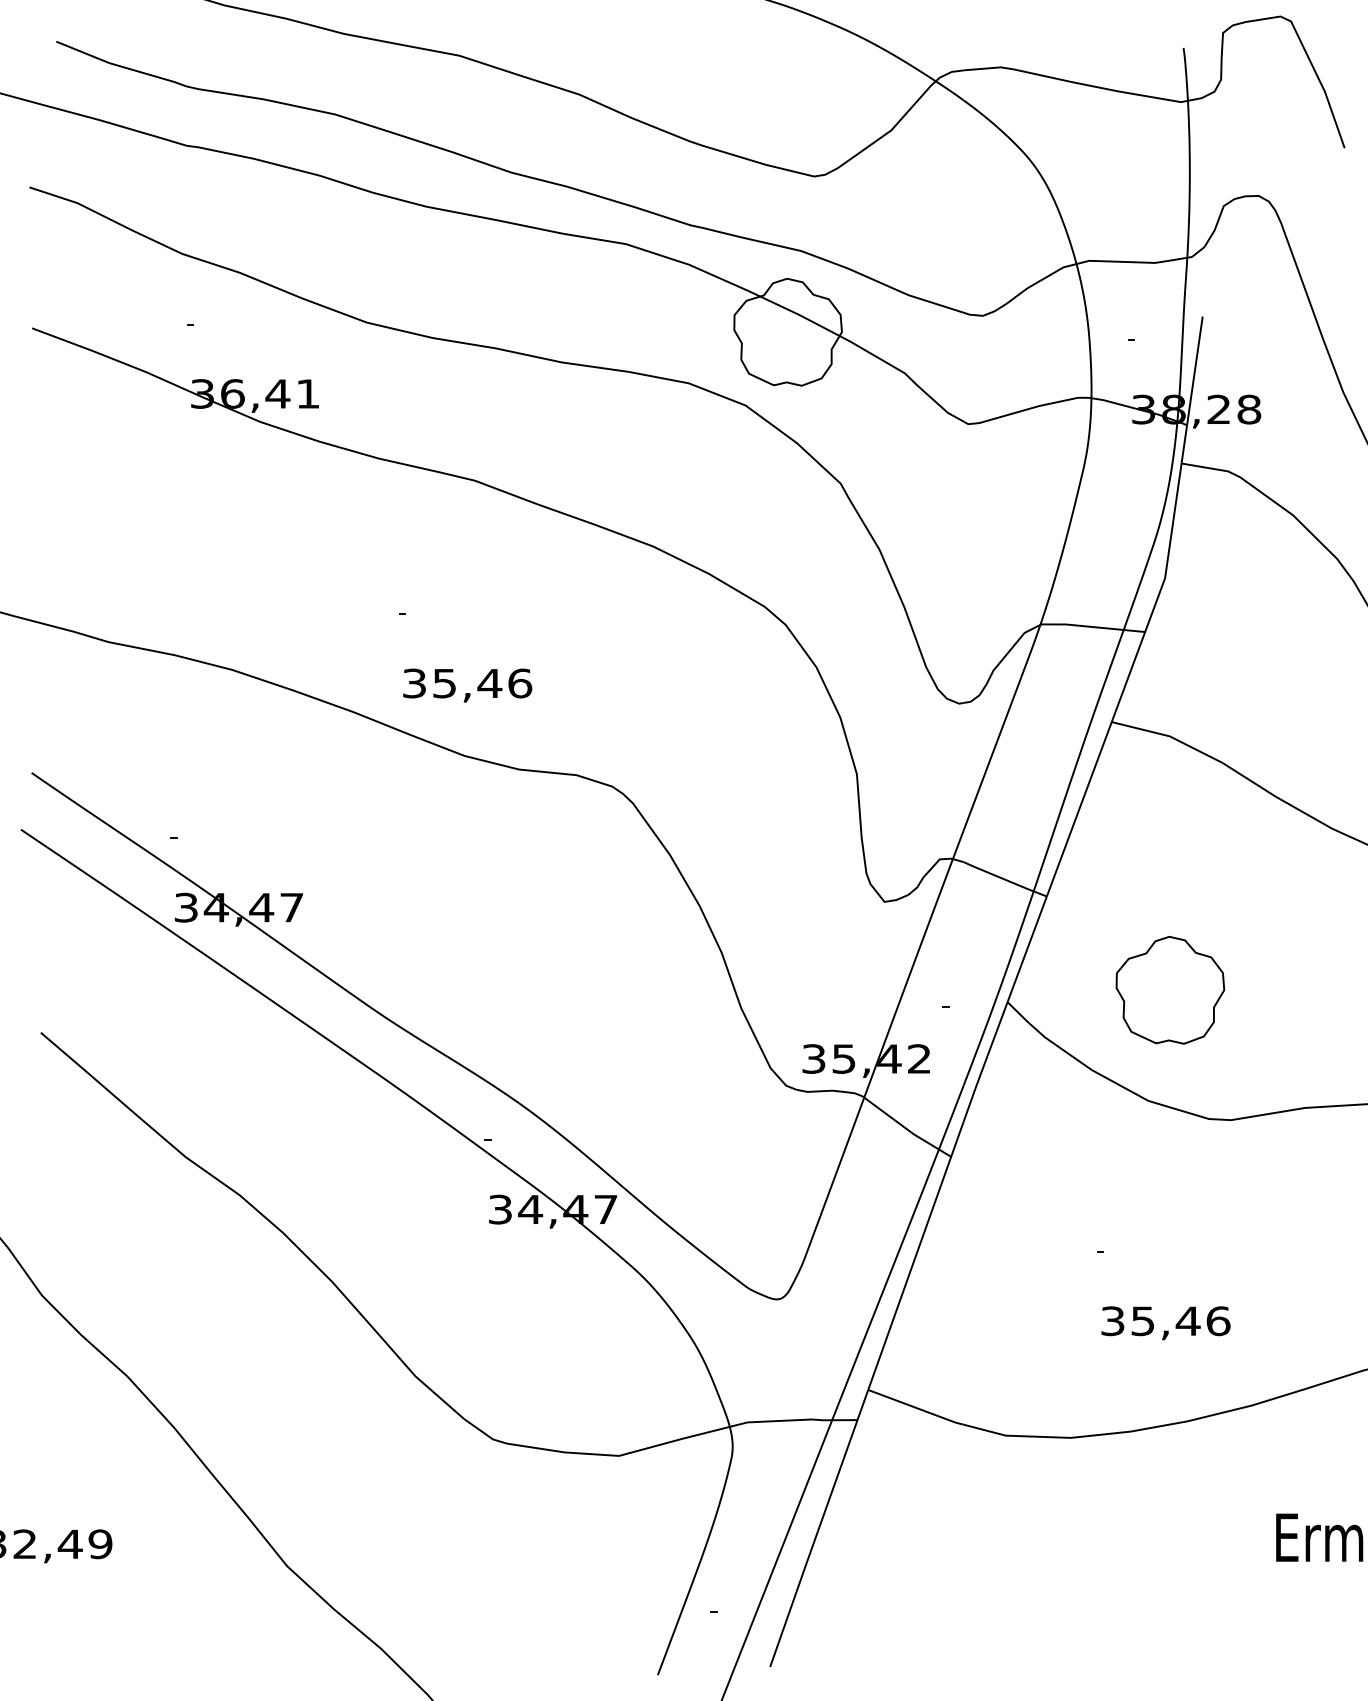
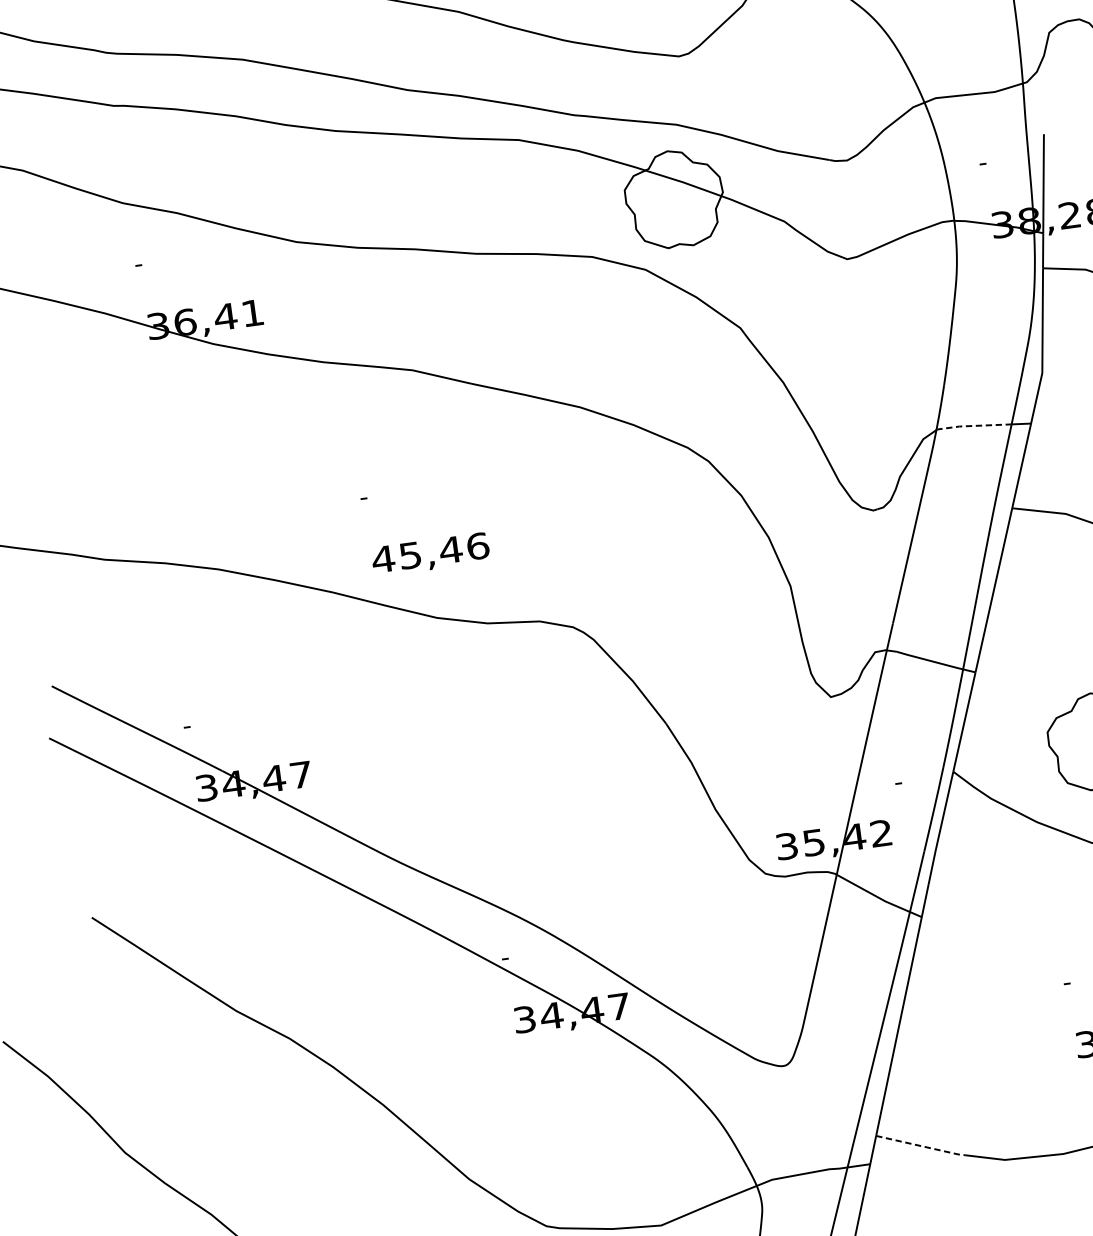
line: (1080, 625) -> (972, 425), solid -> dashed
text: (413, 683) -> (382, 559), 35,46 -> 45,46
line: (915, 1407) -> (920, 1145), solid -> dashed

